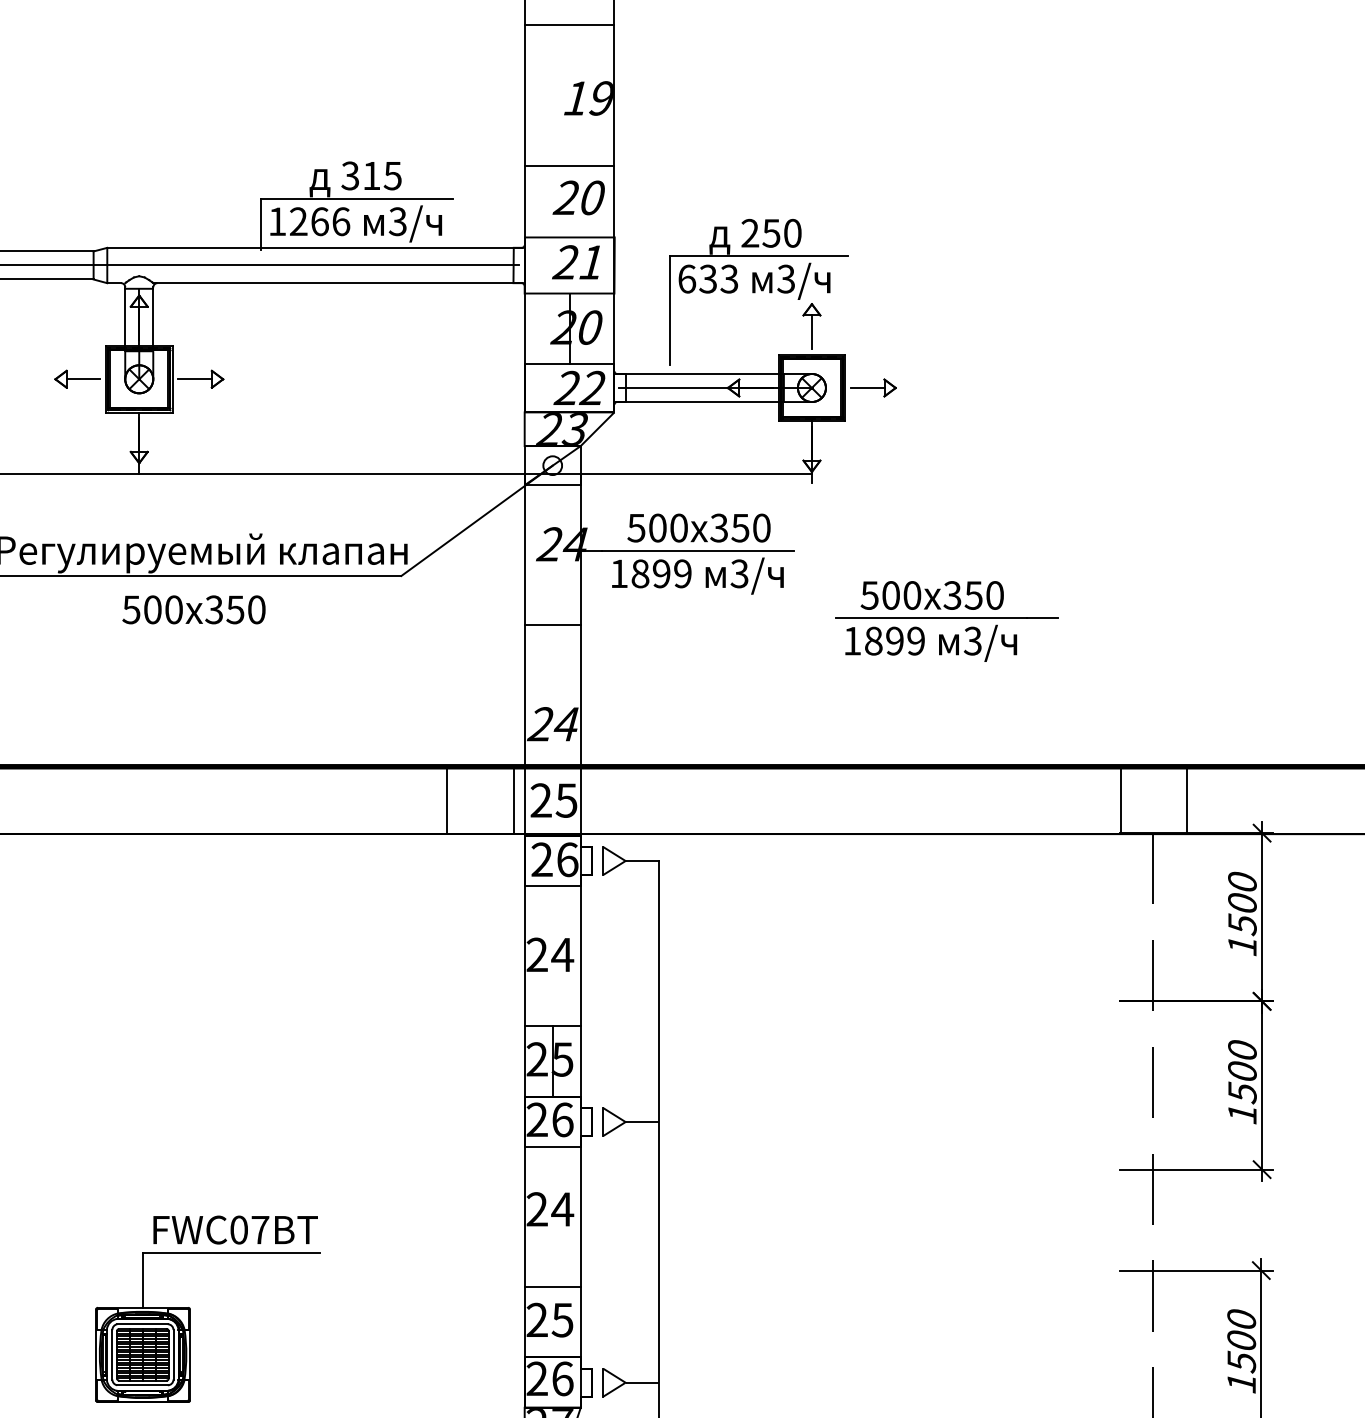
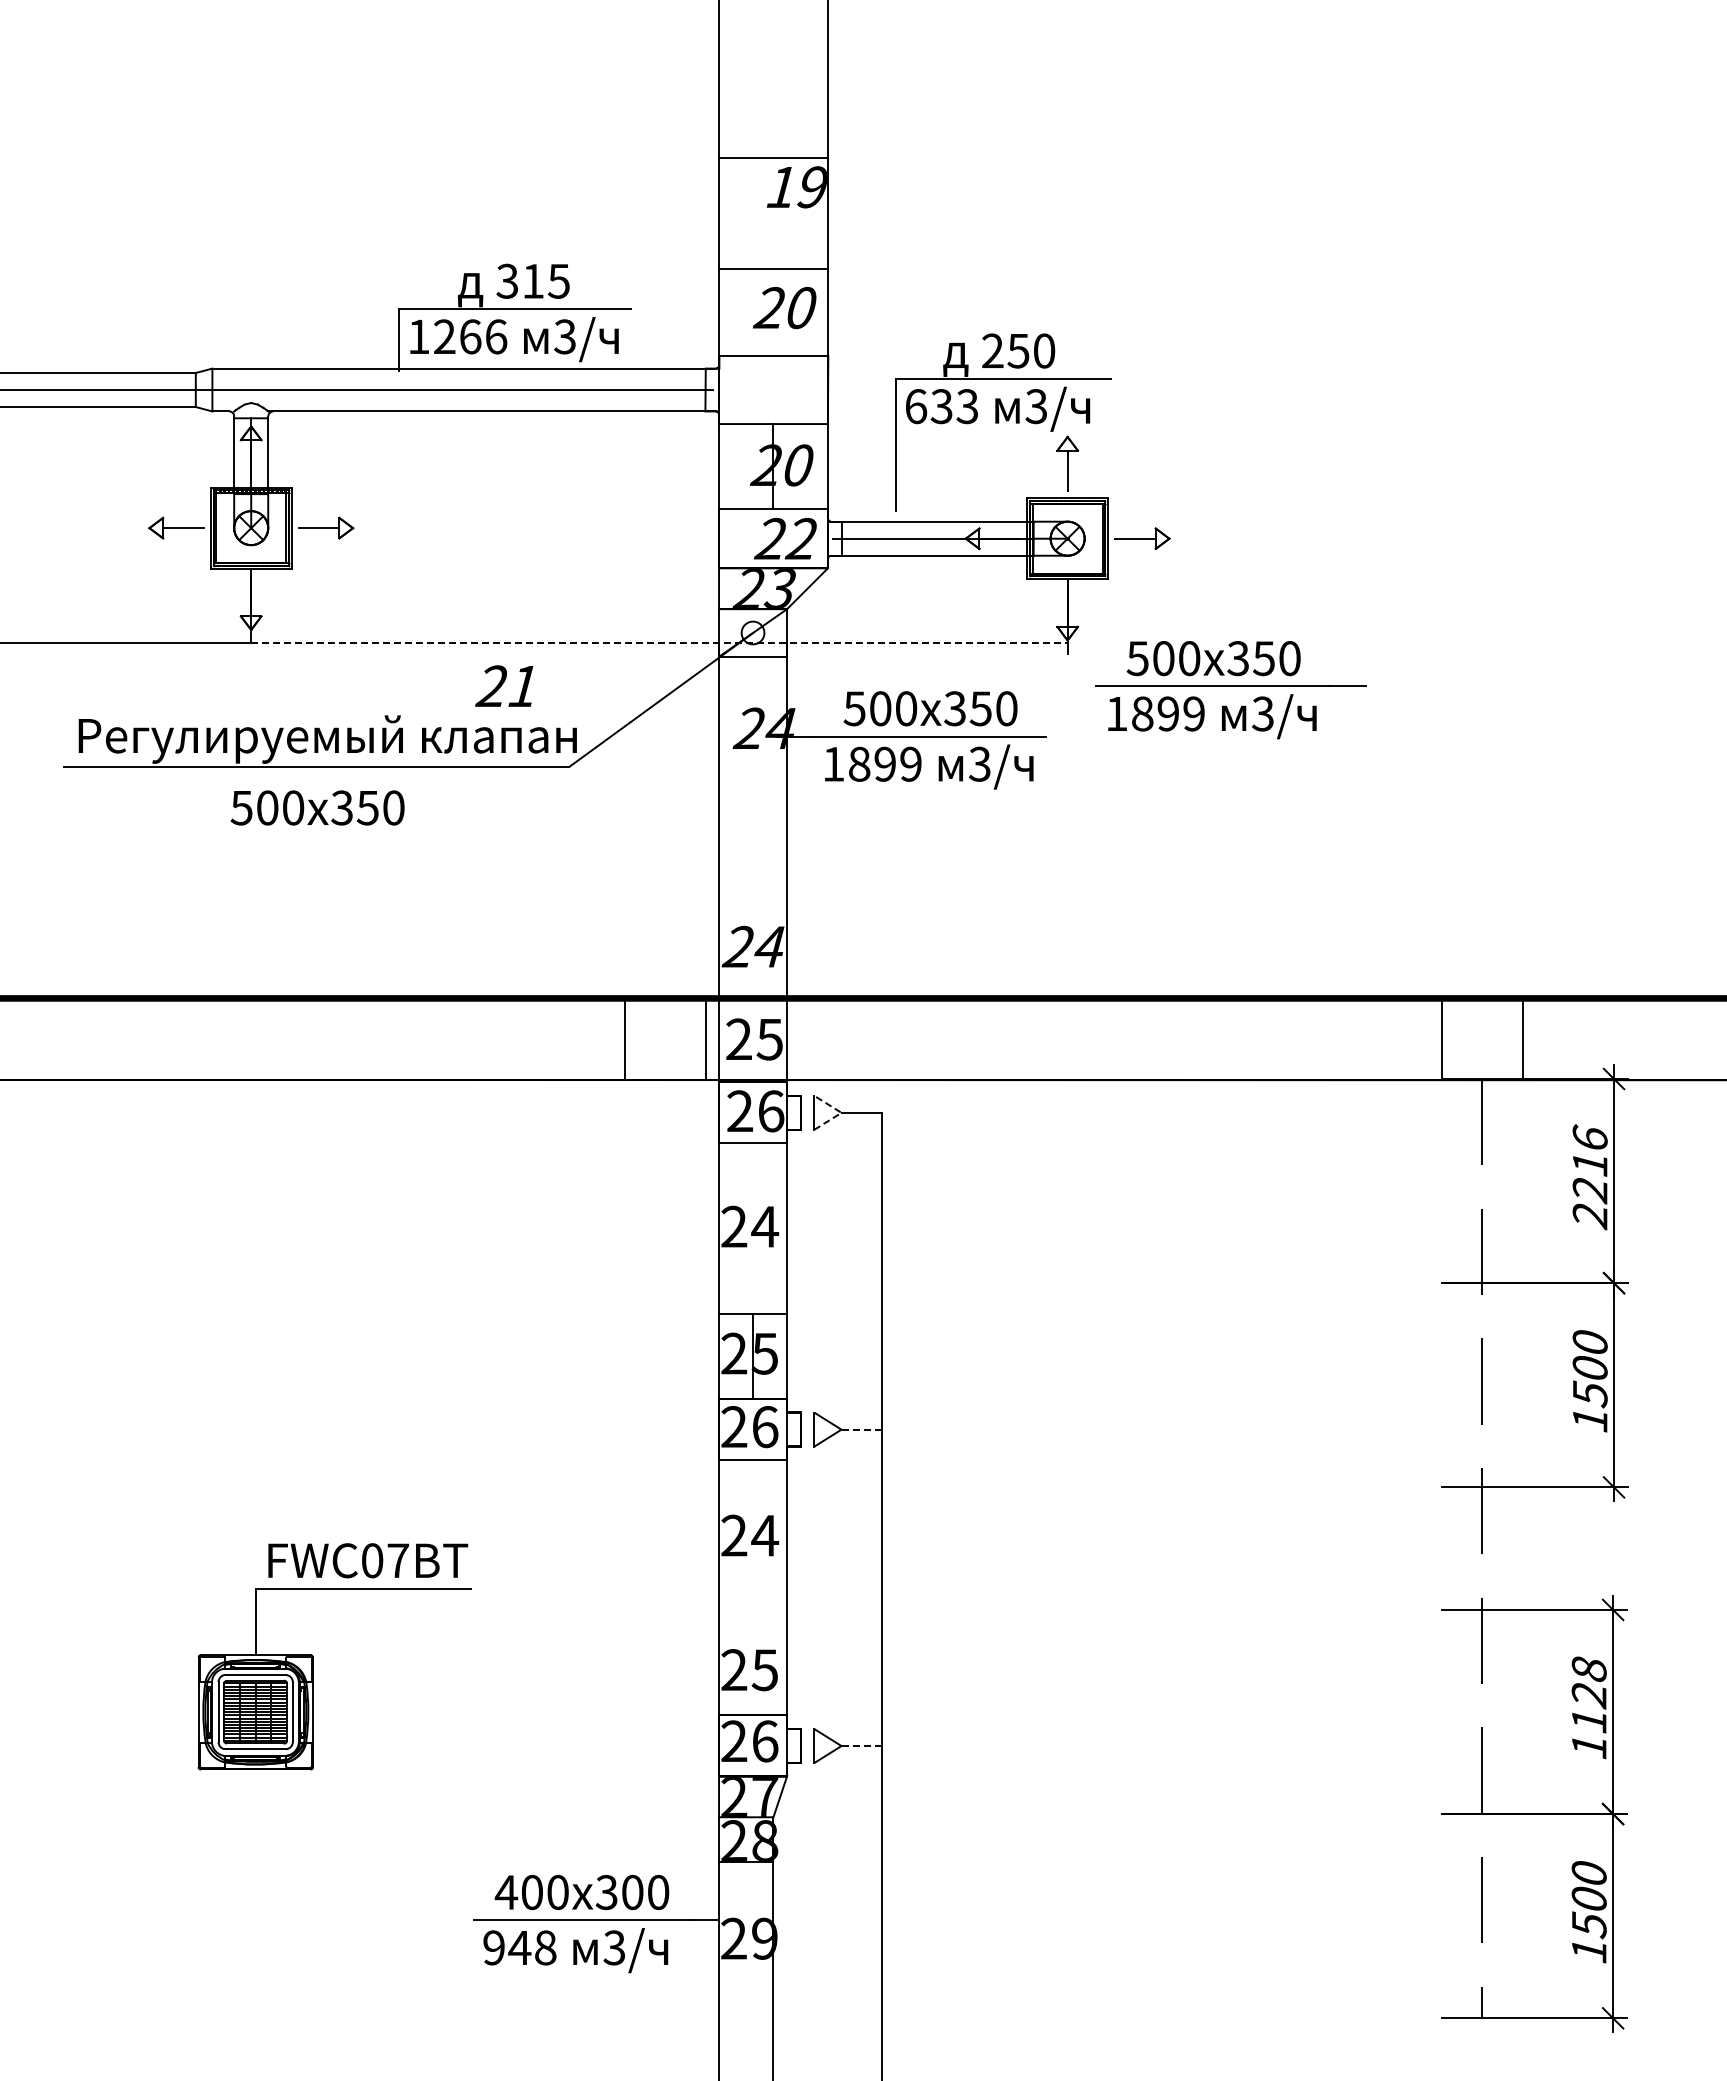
line: (569, 25) -> (773, 157), moved
text: (576, 261) -> (504, 685), moved
line: (475, 474) -> (659, 643), solid -> dashed
part: (946, 621) -> (1230, 690), moved
line: (553, 625) -> (753, 826), removed
line: (625, 860) -> (841, 1112), solid -> dashed
text: (1241, 914) -> (1589, 1177), 1500 -> 2216
line: (642, 1121) -> (862, 1429), solid -> dashed
line: (553, 1287) -> (753, 1630), removed
text: (1241, 1341) -> (1588, 1695), 1500 -> 1128
line: (642, 1383) -> (862, 1746), solid -> dashed

